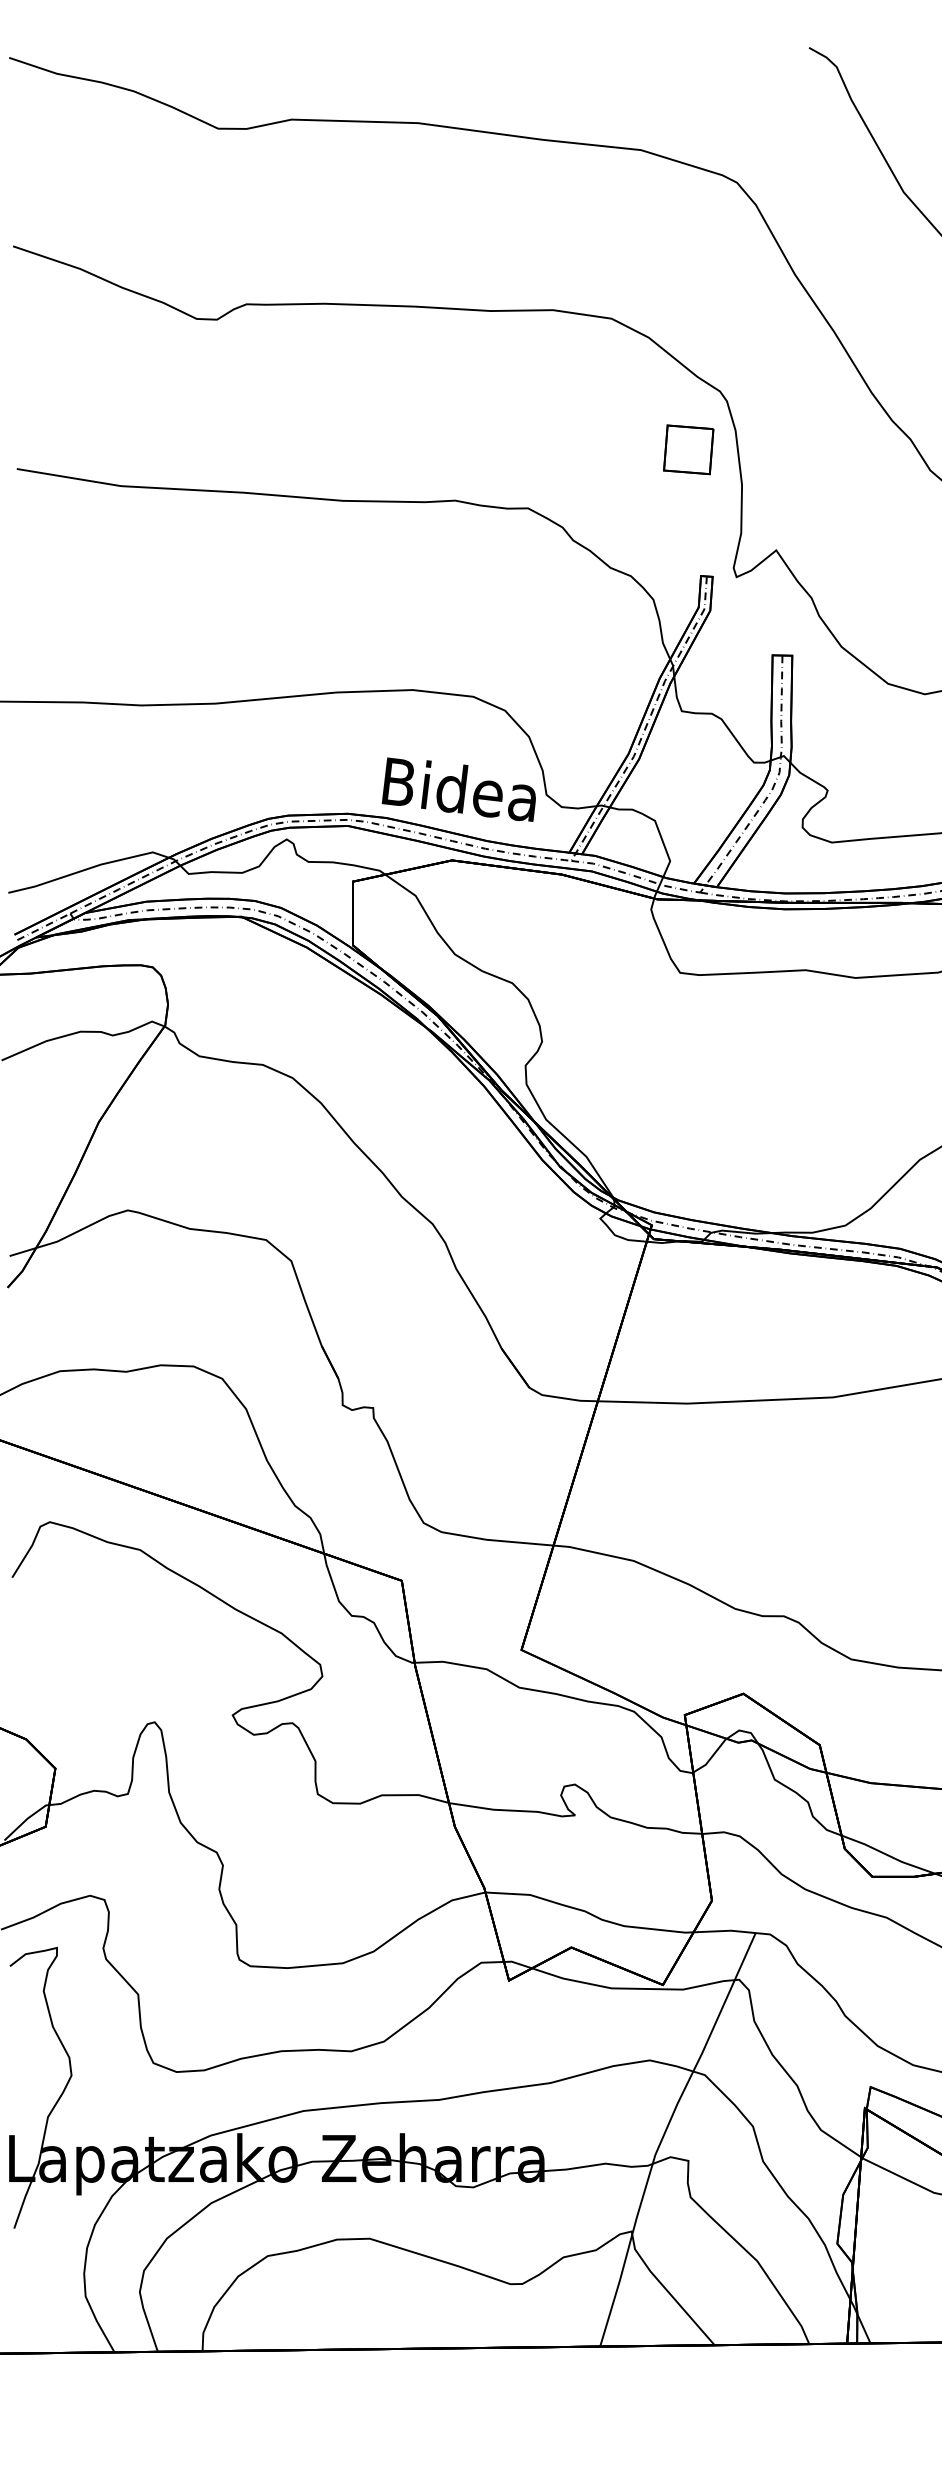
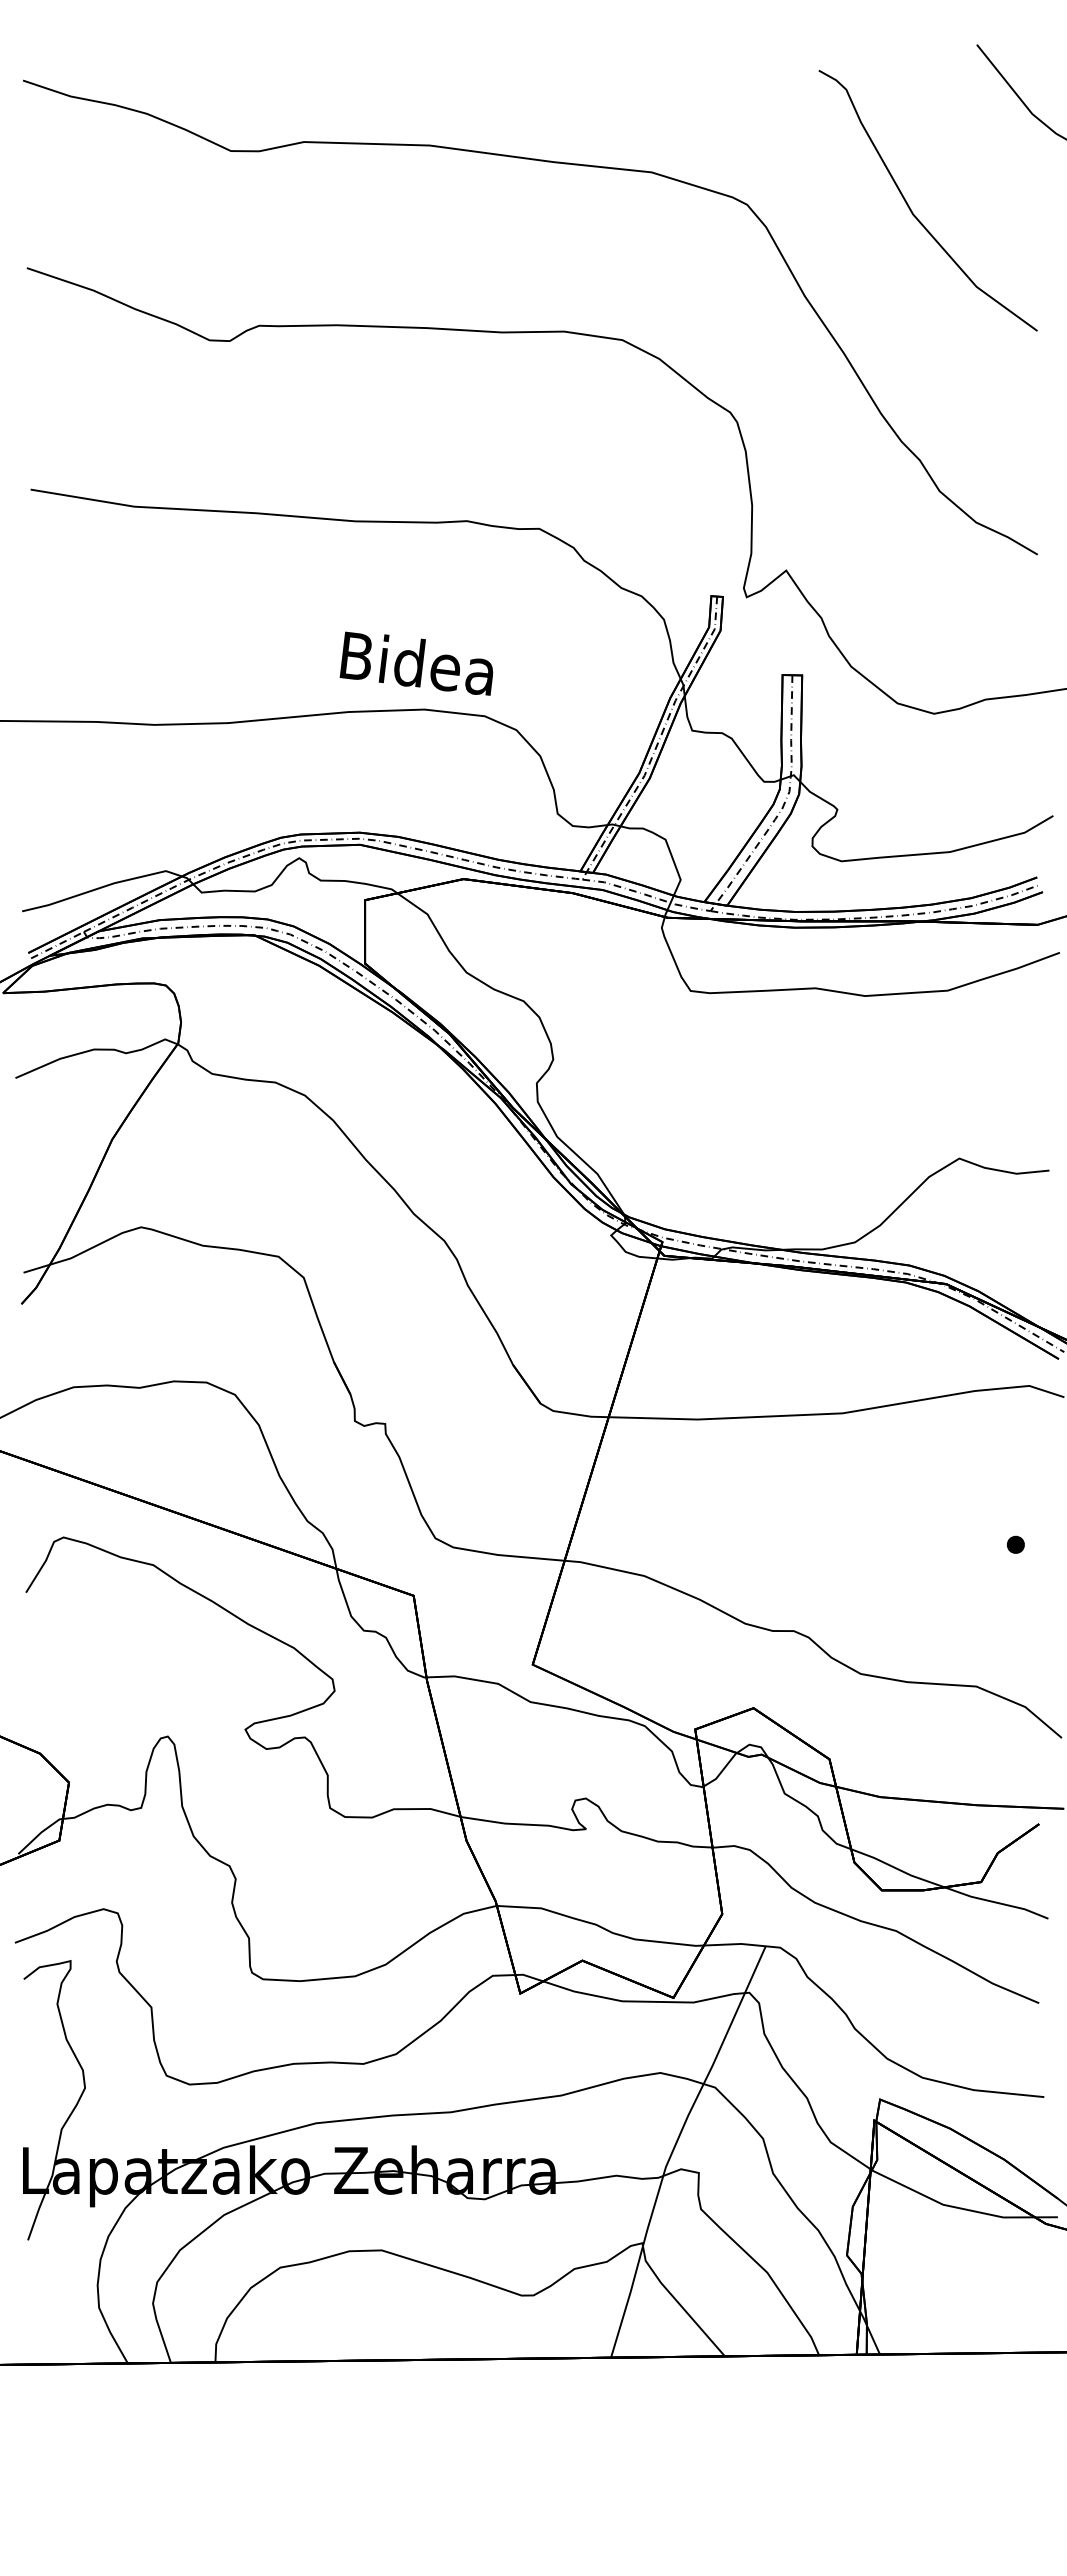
part: (688, 449) -> (698, 470), removed
text: (458, 789) -> (416, 663), moved

